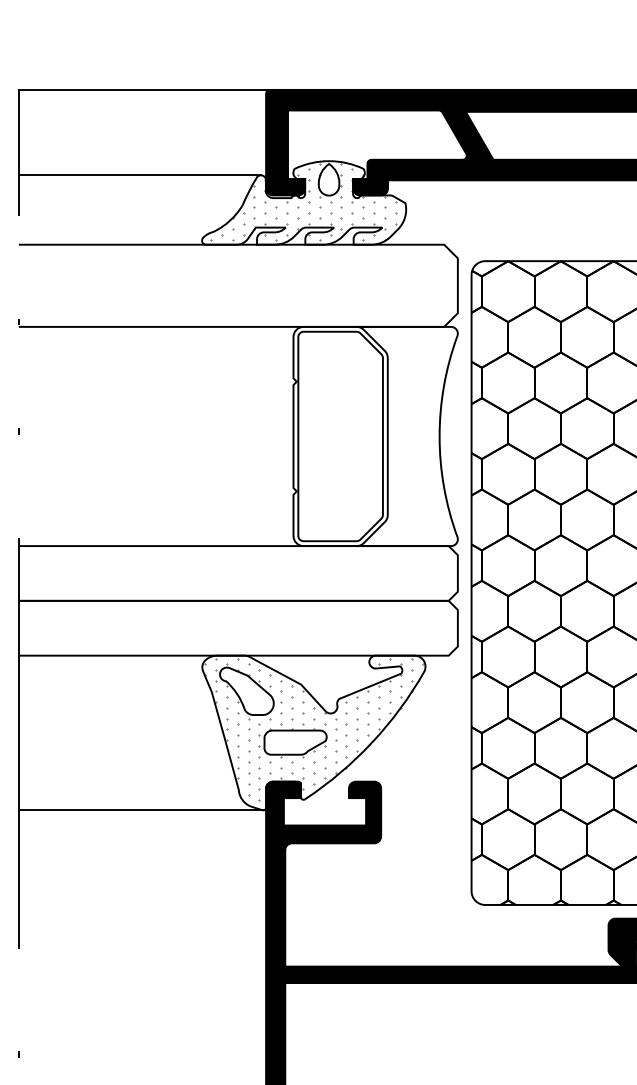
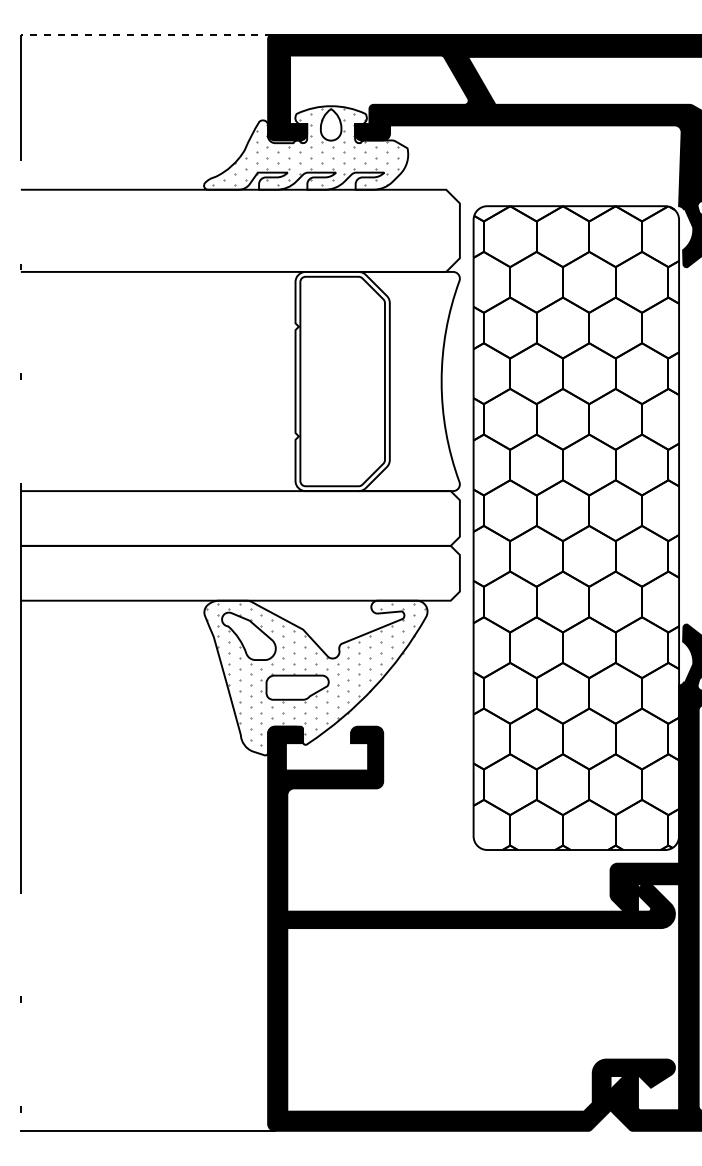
line: (144, 89) -> (146, 34), solid -> dashed
line: (139, 175) -> (141, 120), removed
line: (140, 810) -> (142, 755), removed

